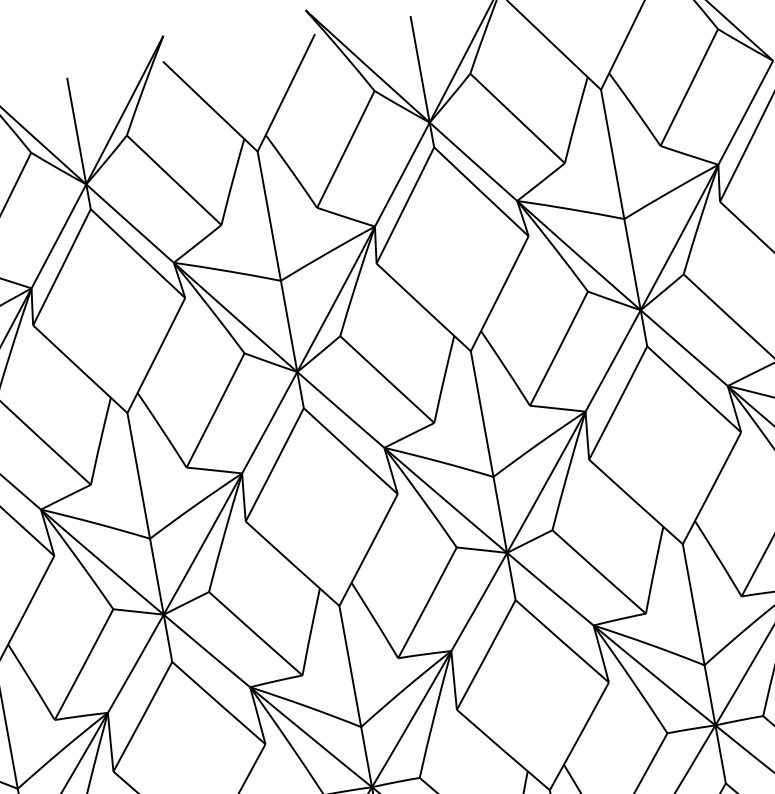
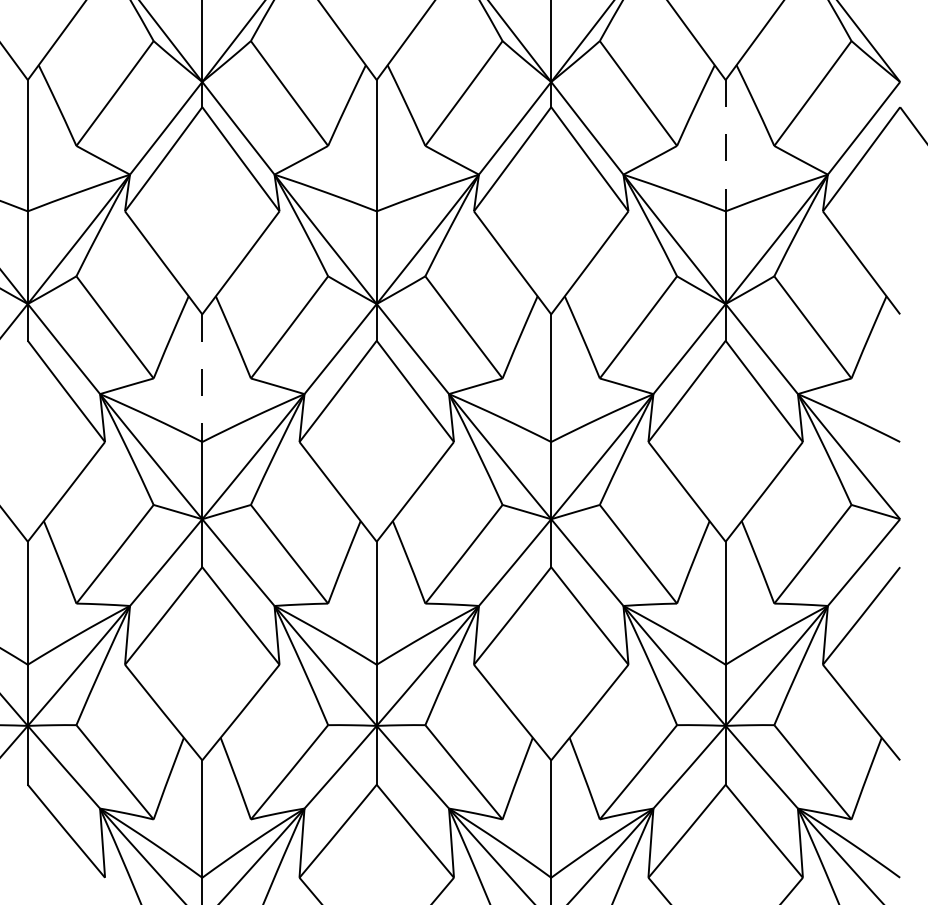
line: (612, 154) -> (725, 145), solid -> dashed
line: (138, 476) -> (202, 378), solid -> dashed

